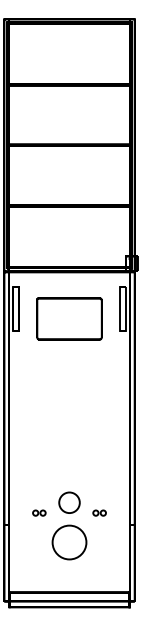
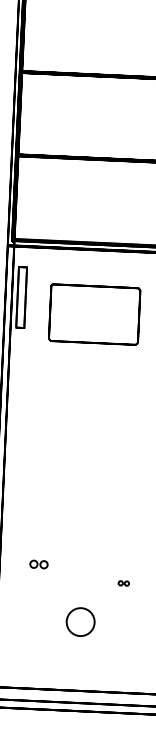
circle: (69, 502) -> (83, 567), removed
part: (39, 512) -> (39, 563), moved
part: (99, 512) -> (123, 582), size x0.6
circle: (69, 542) -> (80, 622), size x0.6

